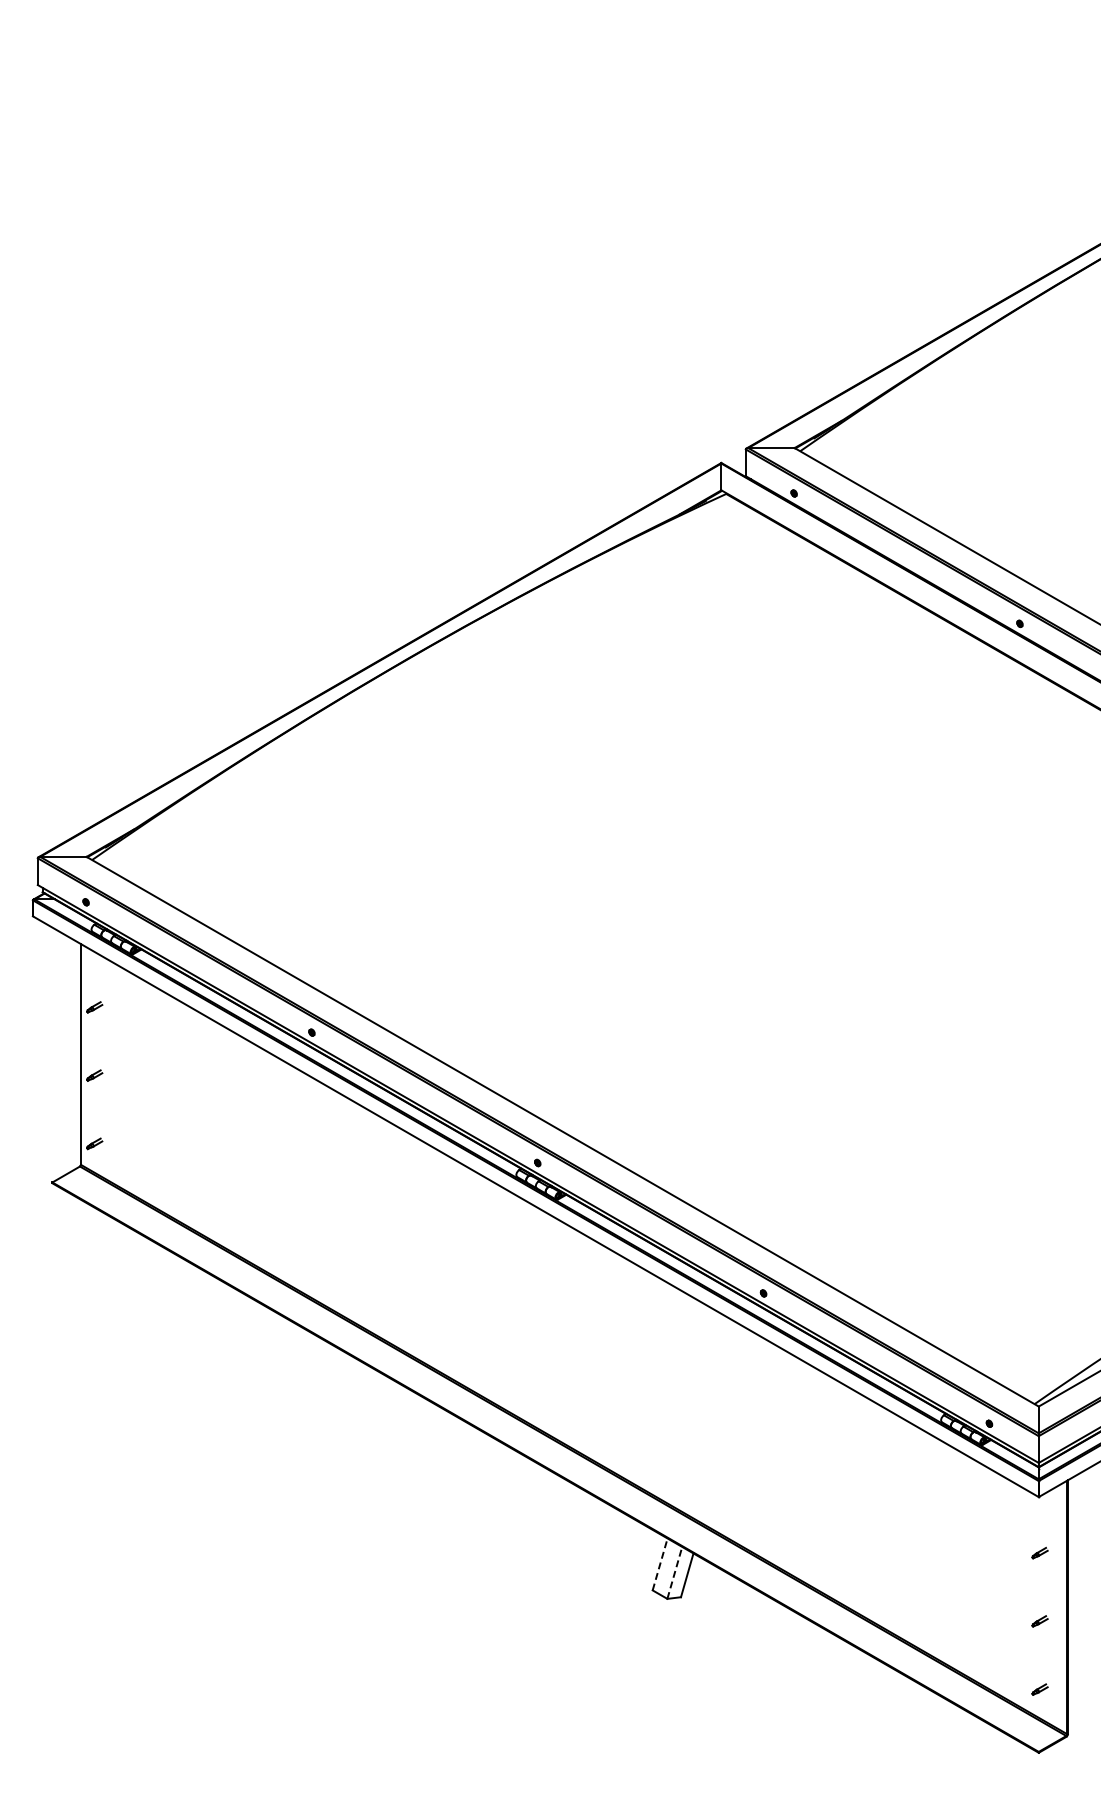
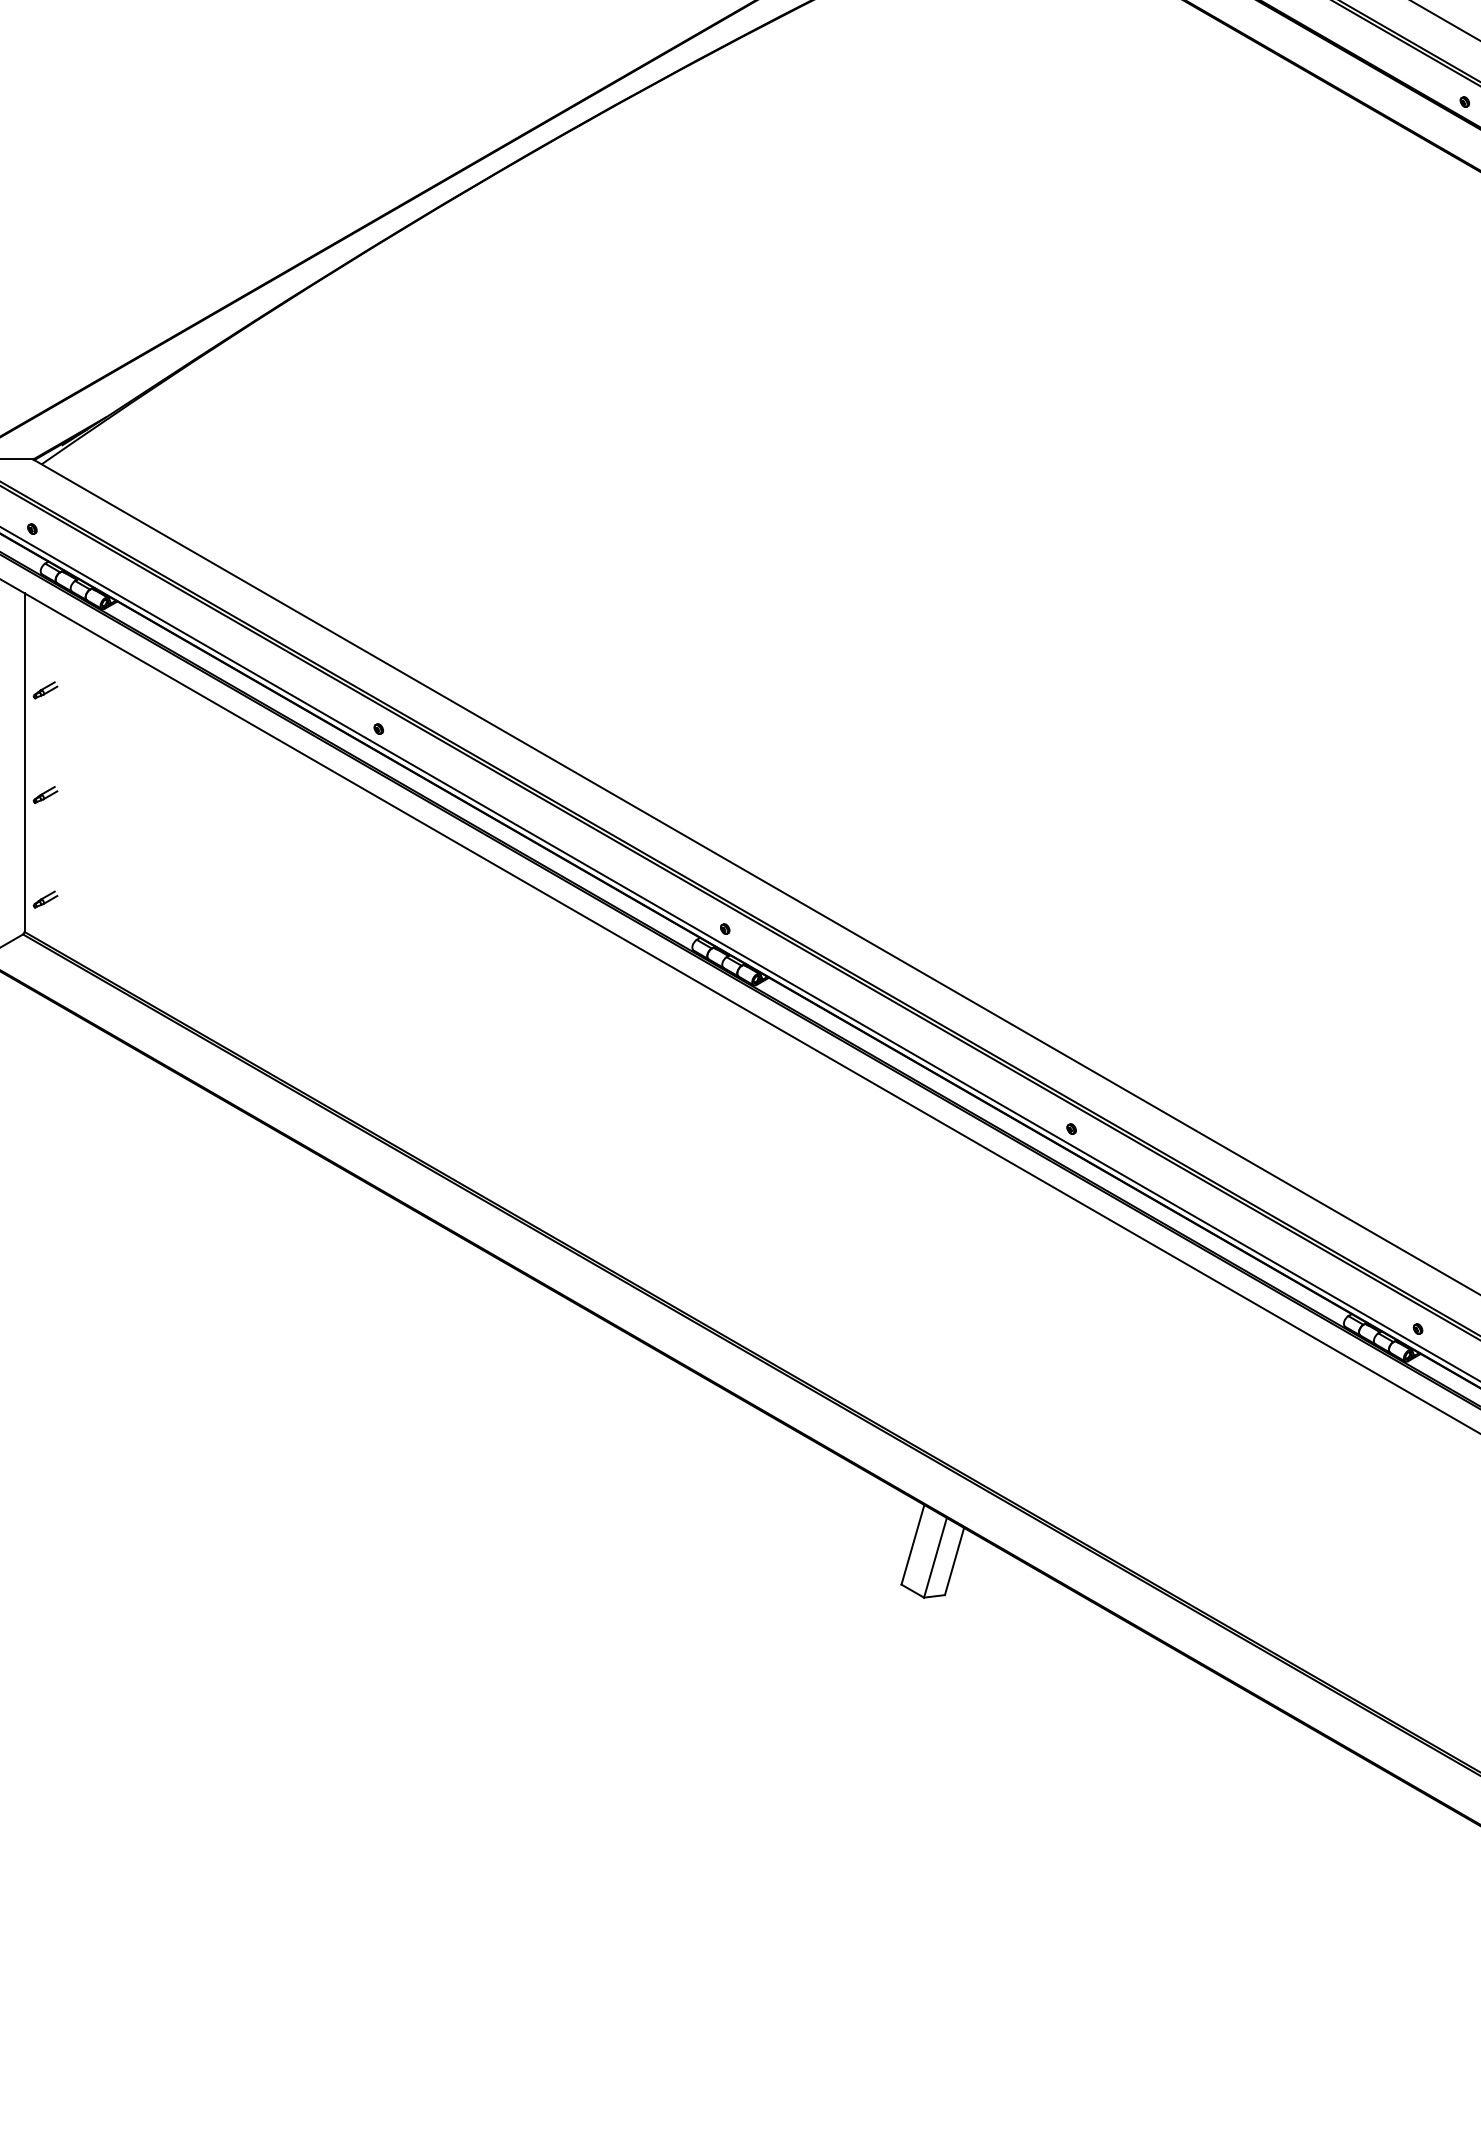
line: (660, 1563) -> (913, 1543), dashed -> solid
line: (674, 1572) -> (934, 1557), dashed -> solid

